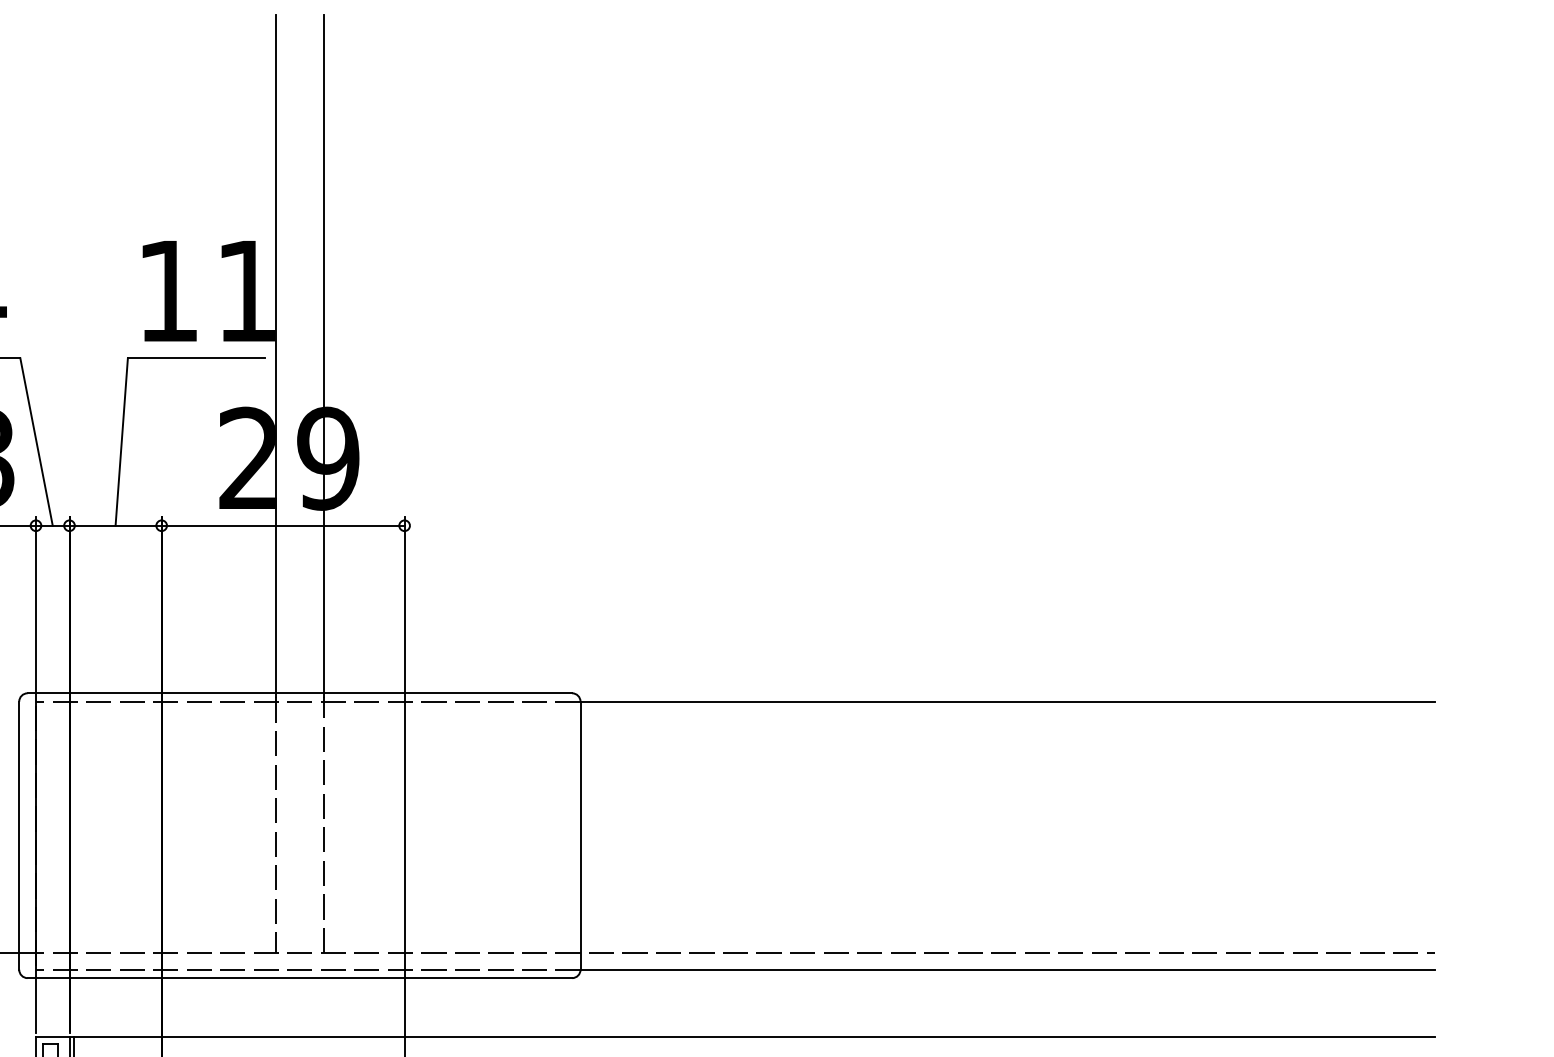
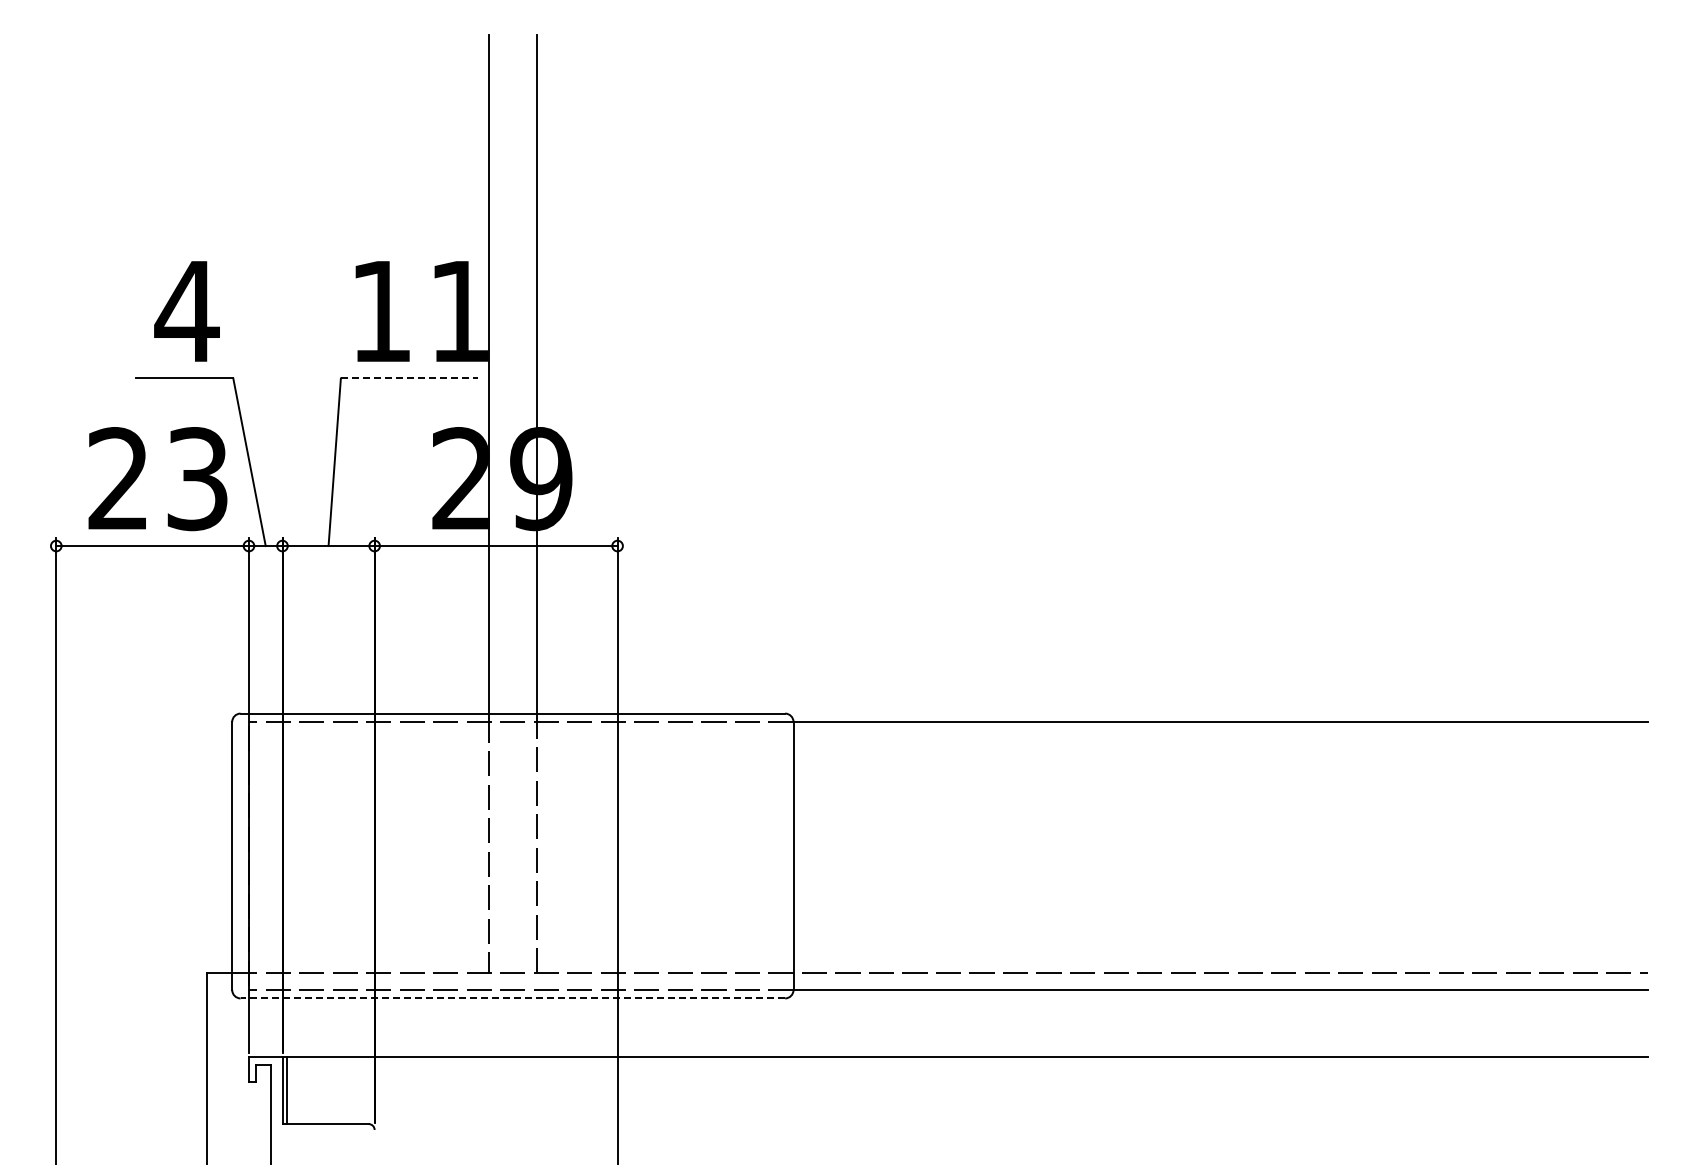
line: (196, 358) -> (409, 378), solid -> dashed
line: (299, 978) -> (512, 998), solid -> dashed

